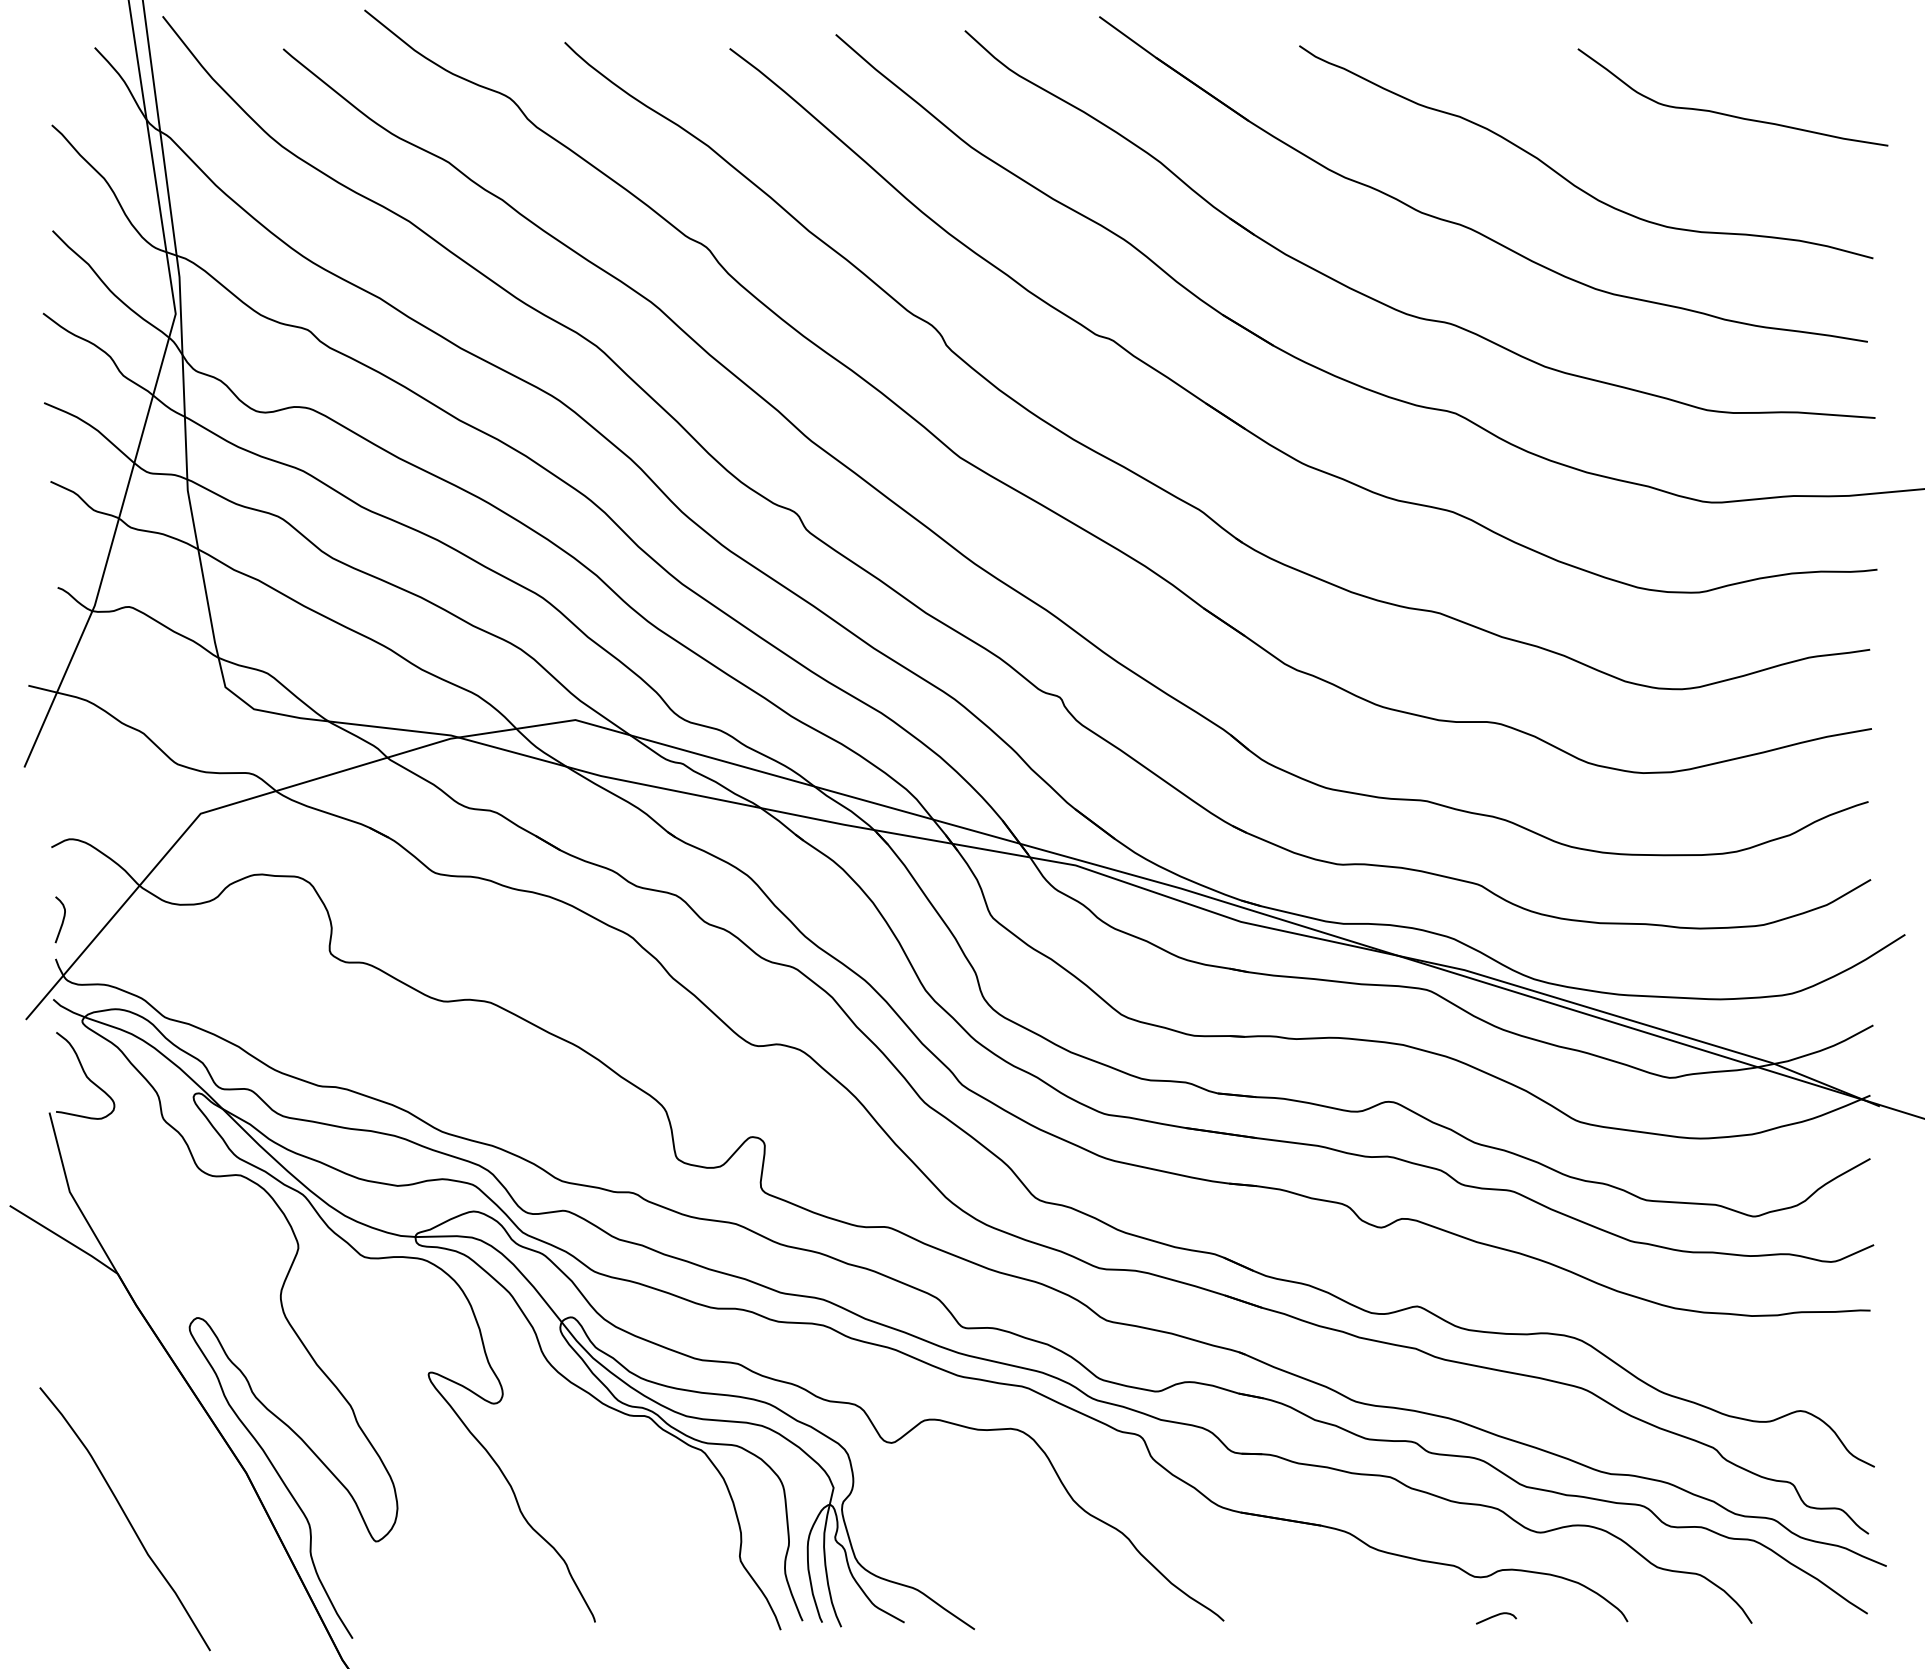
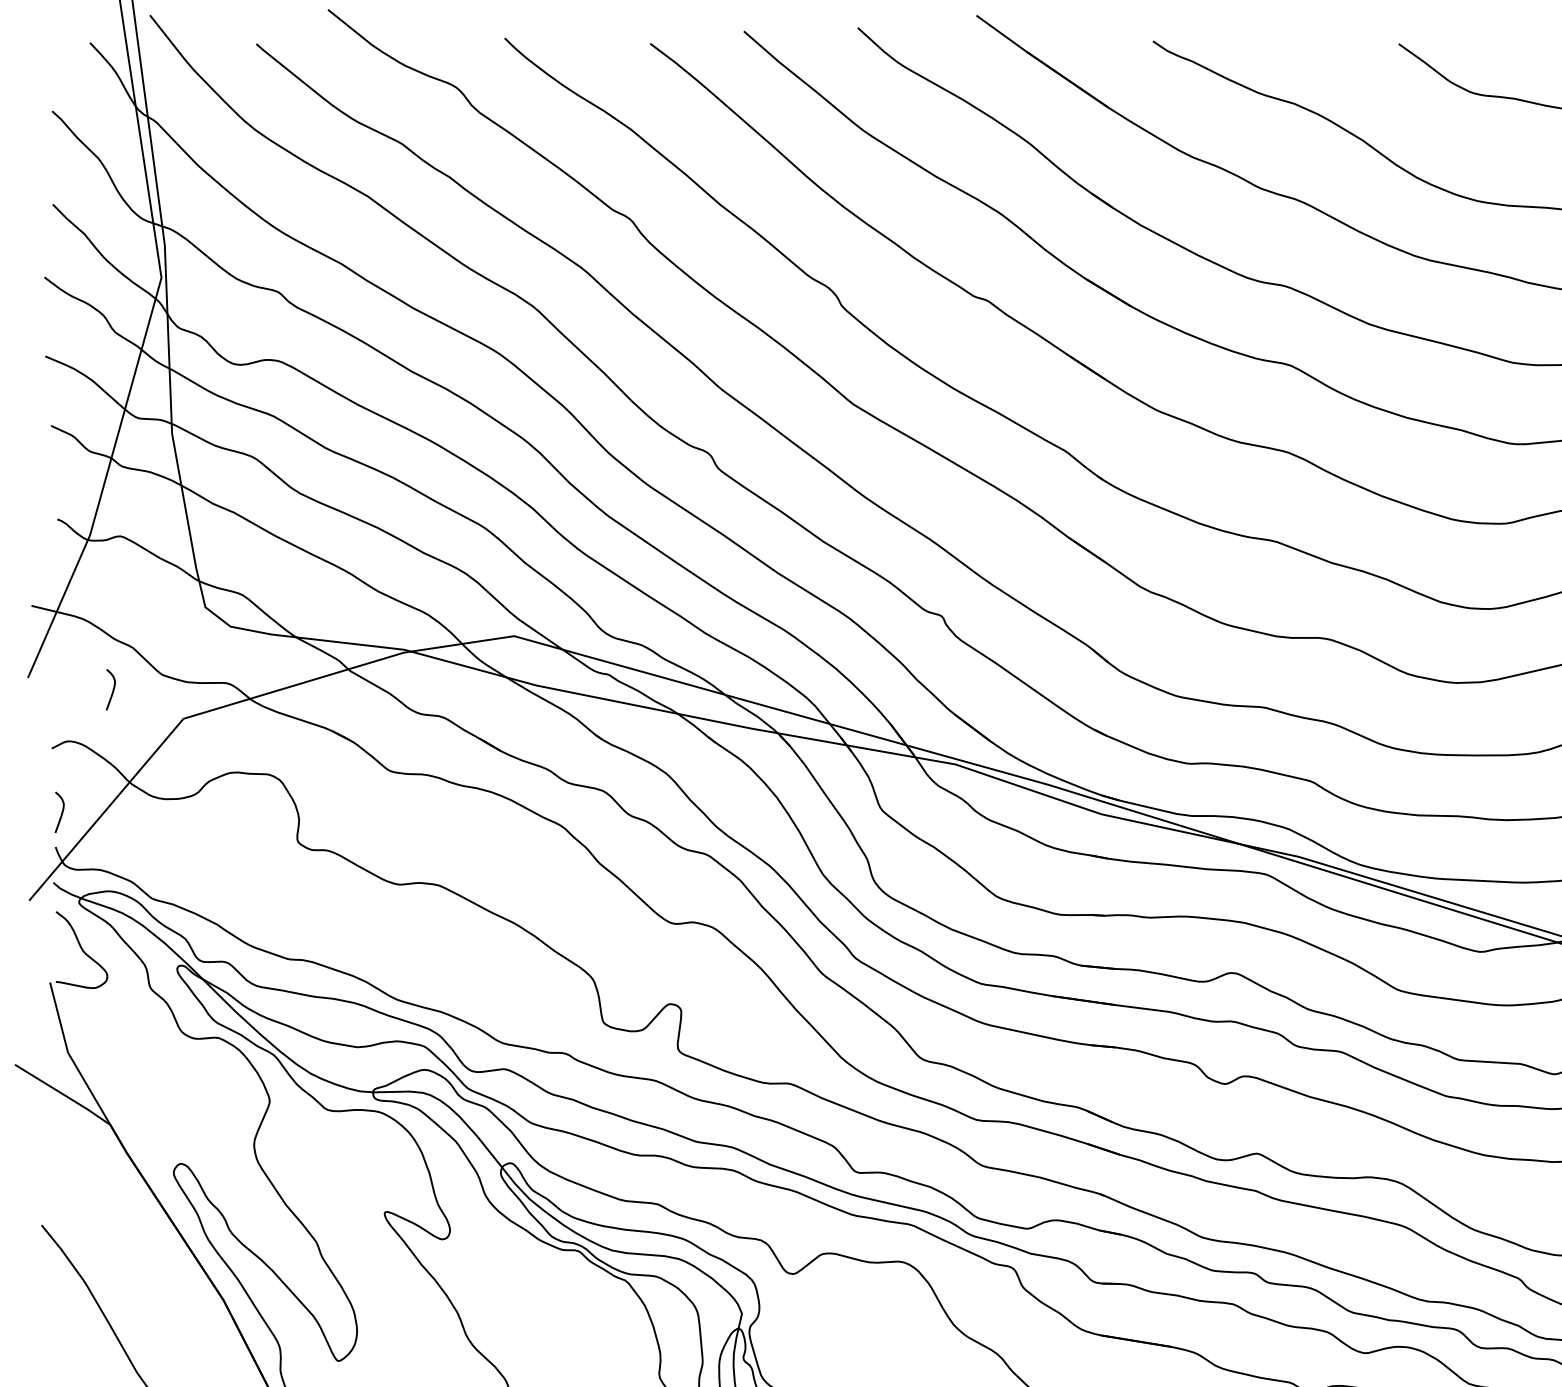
curve: (120, 780) -> (112, 689), added

